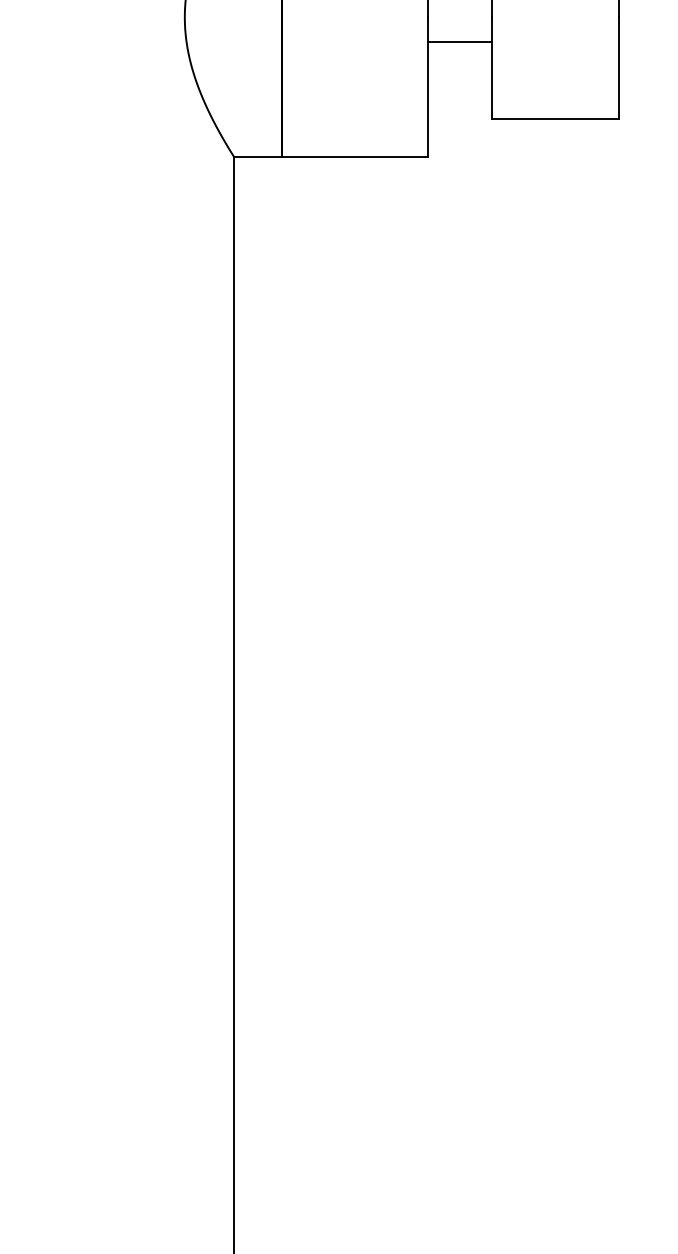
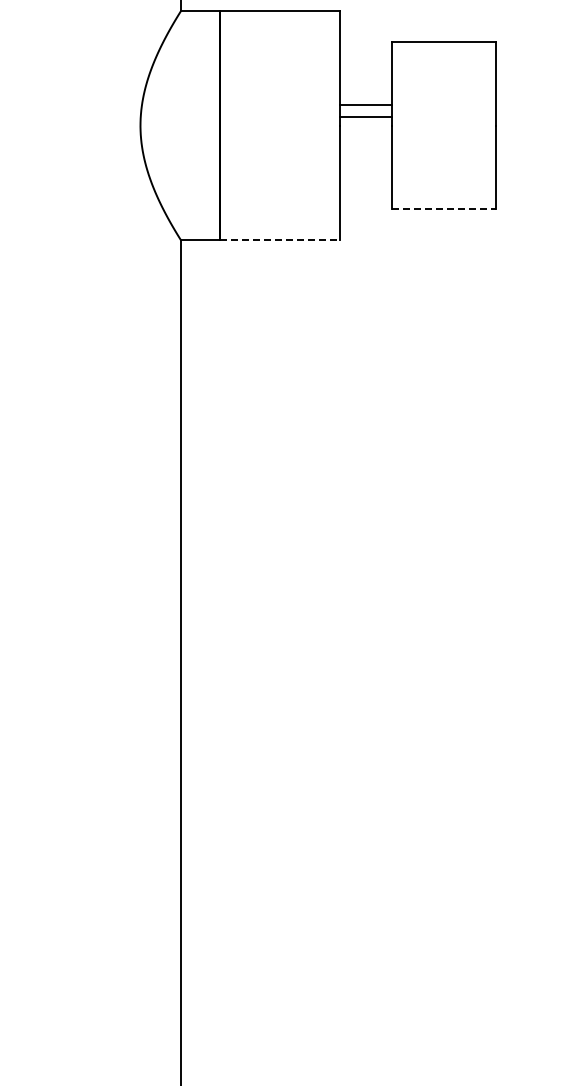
line: (460, 42) -> (366, 117), moved
line: (555, 119) -> (444, 209), solid -> dashed
line: (355, 157) -> (280, 240), solid -> dashed

